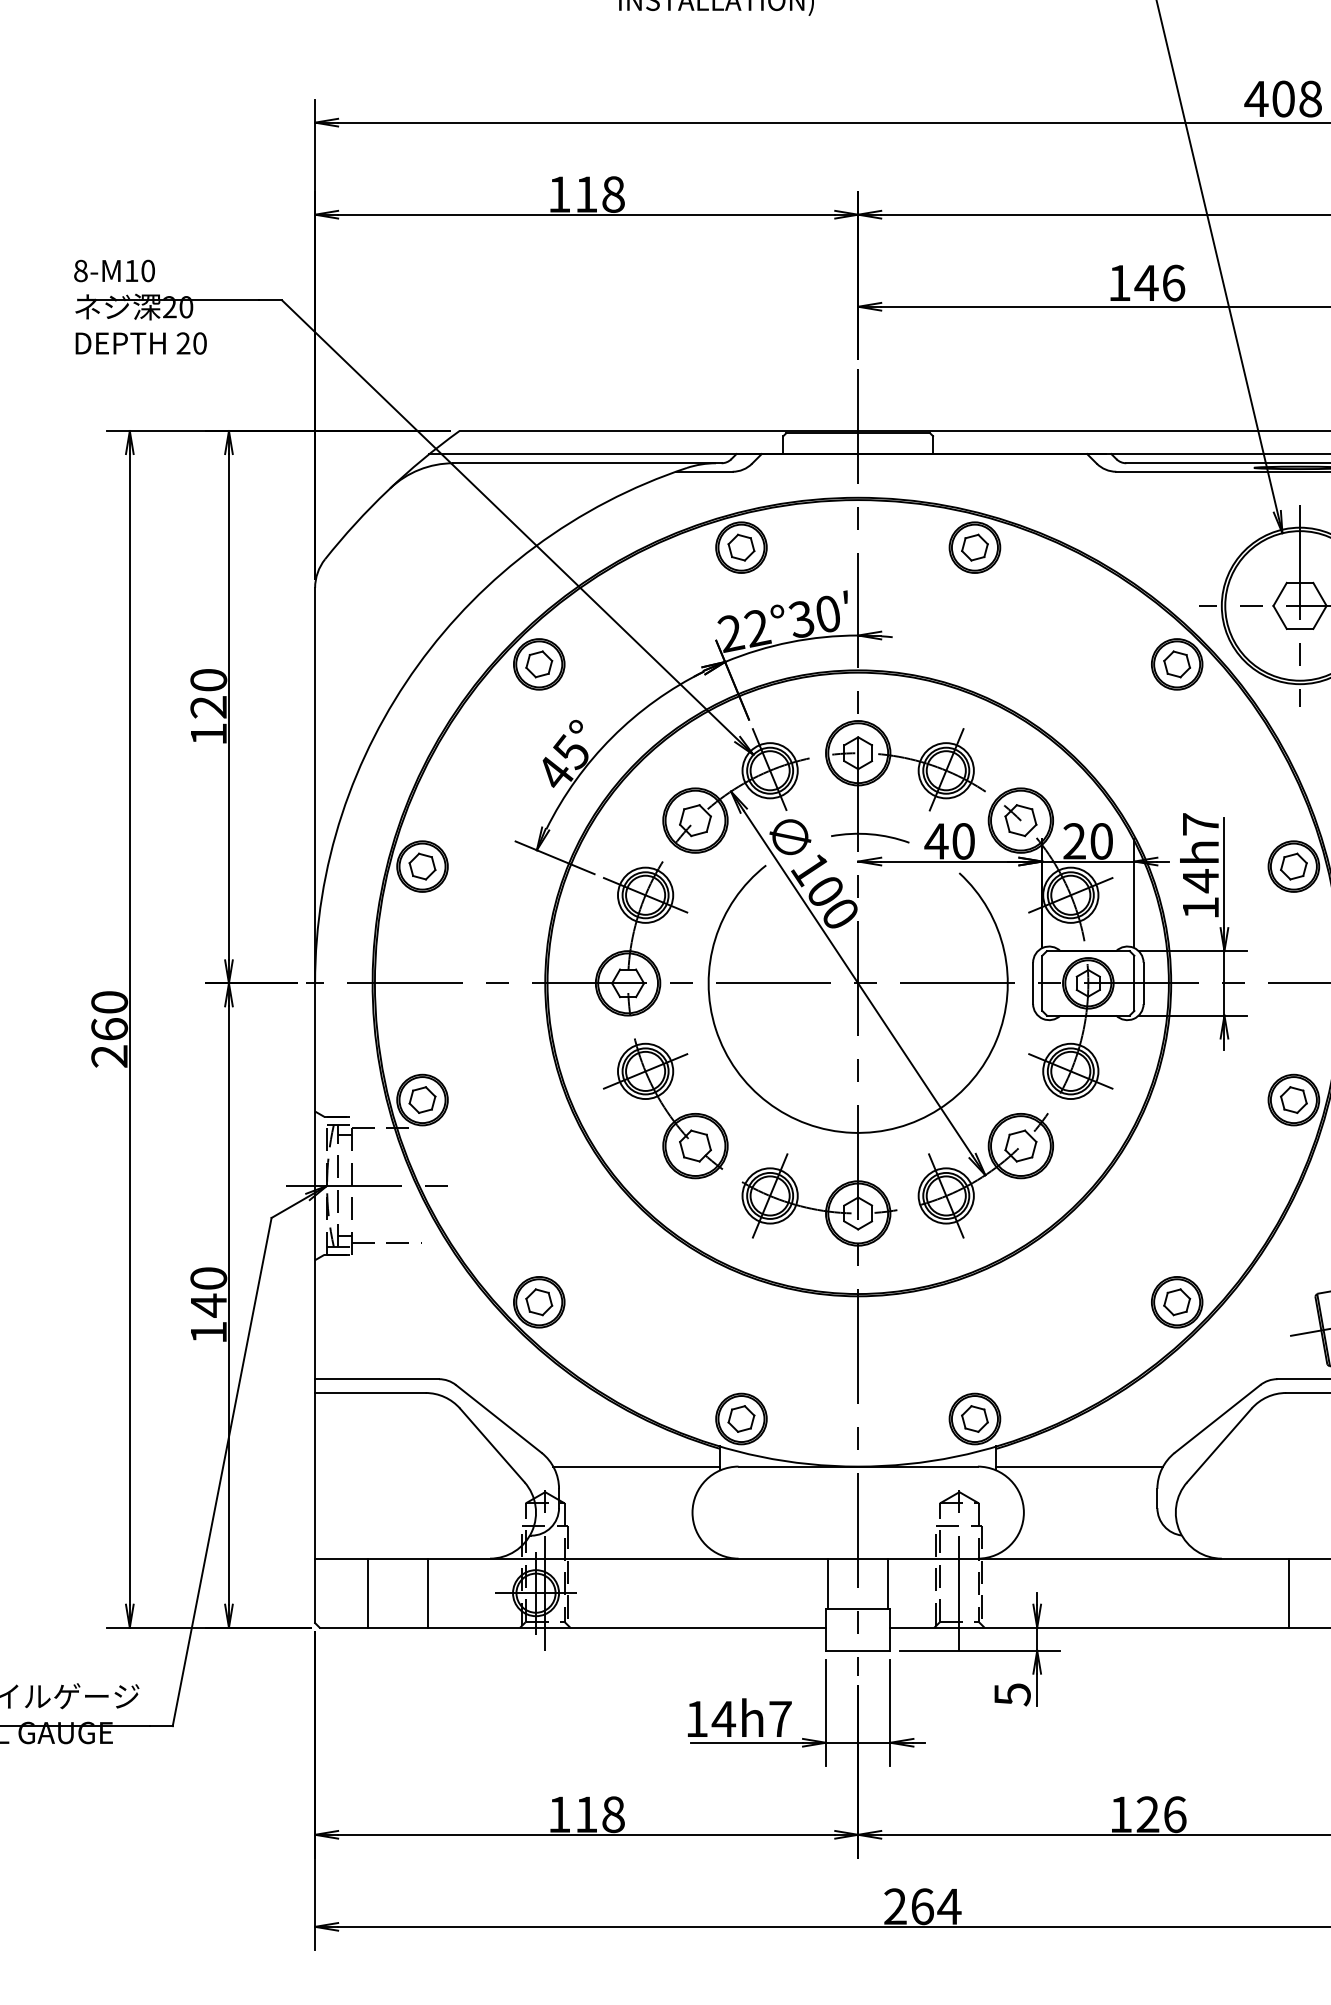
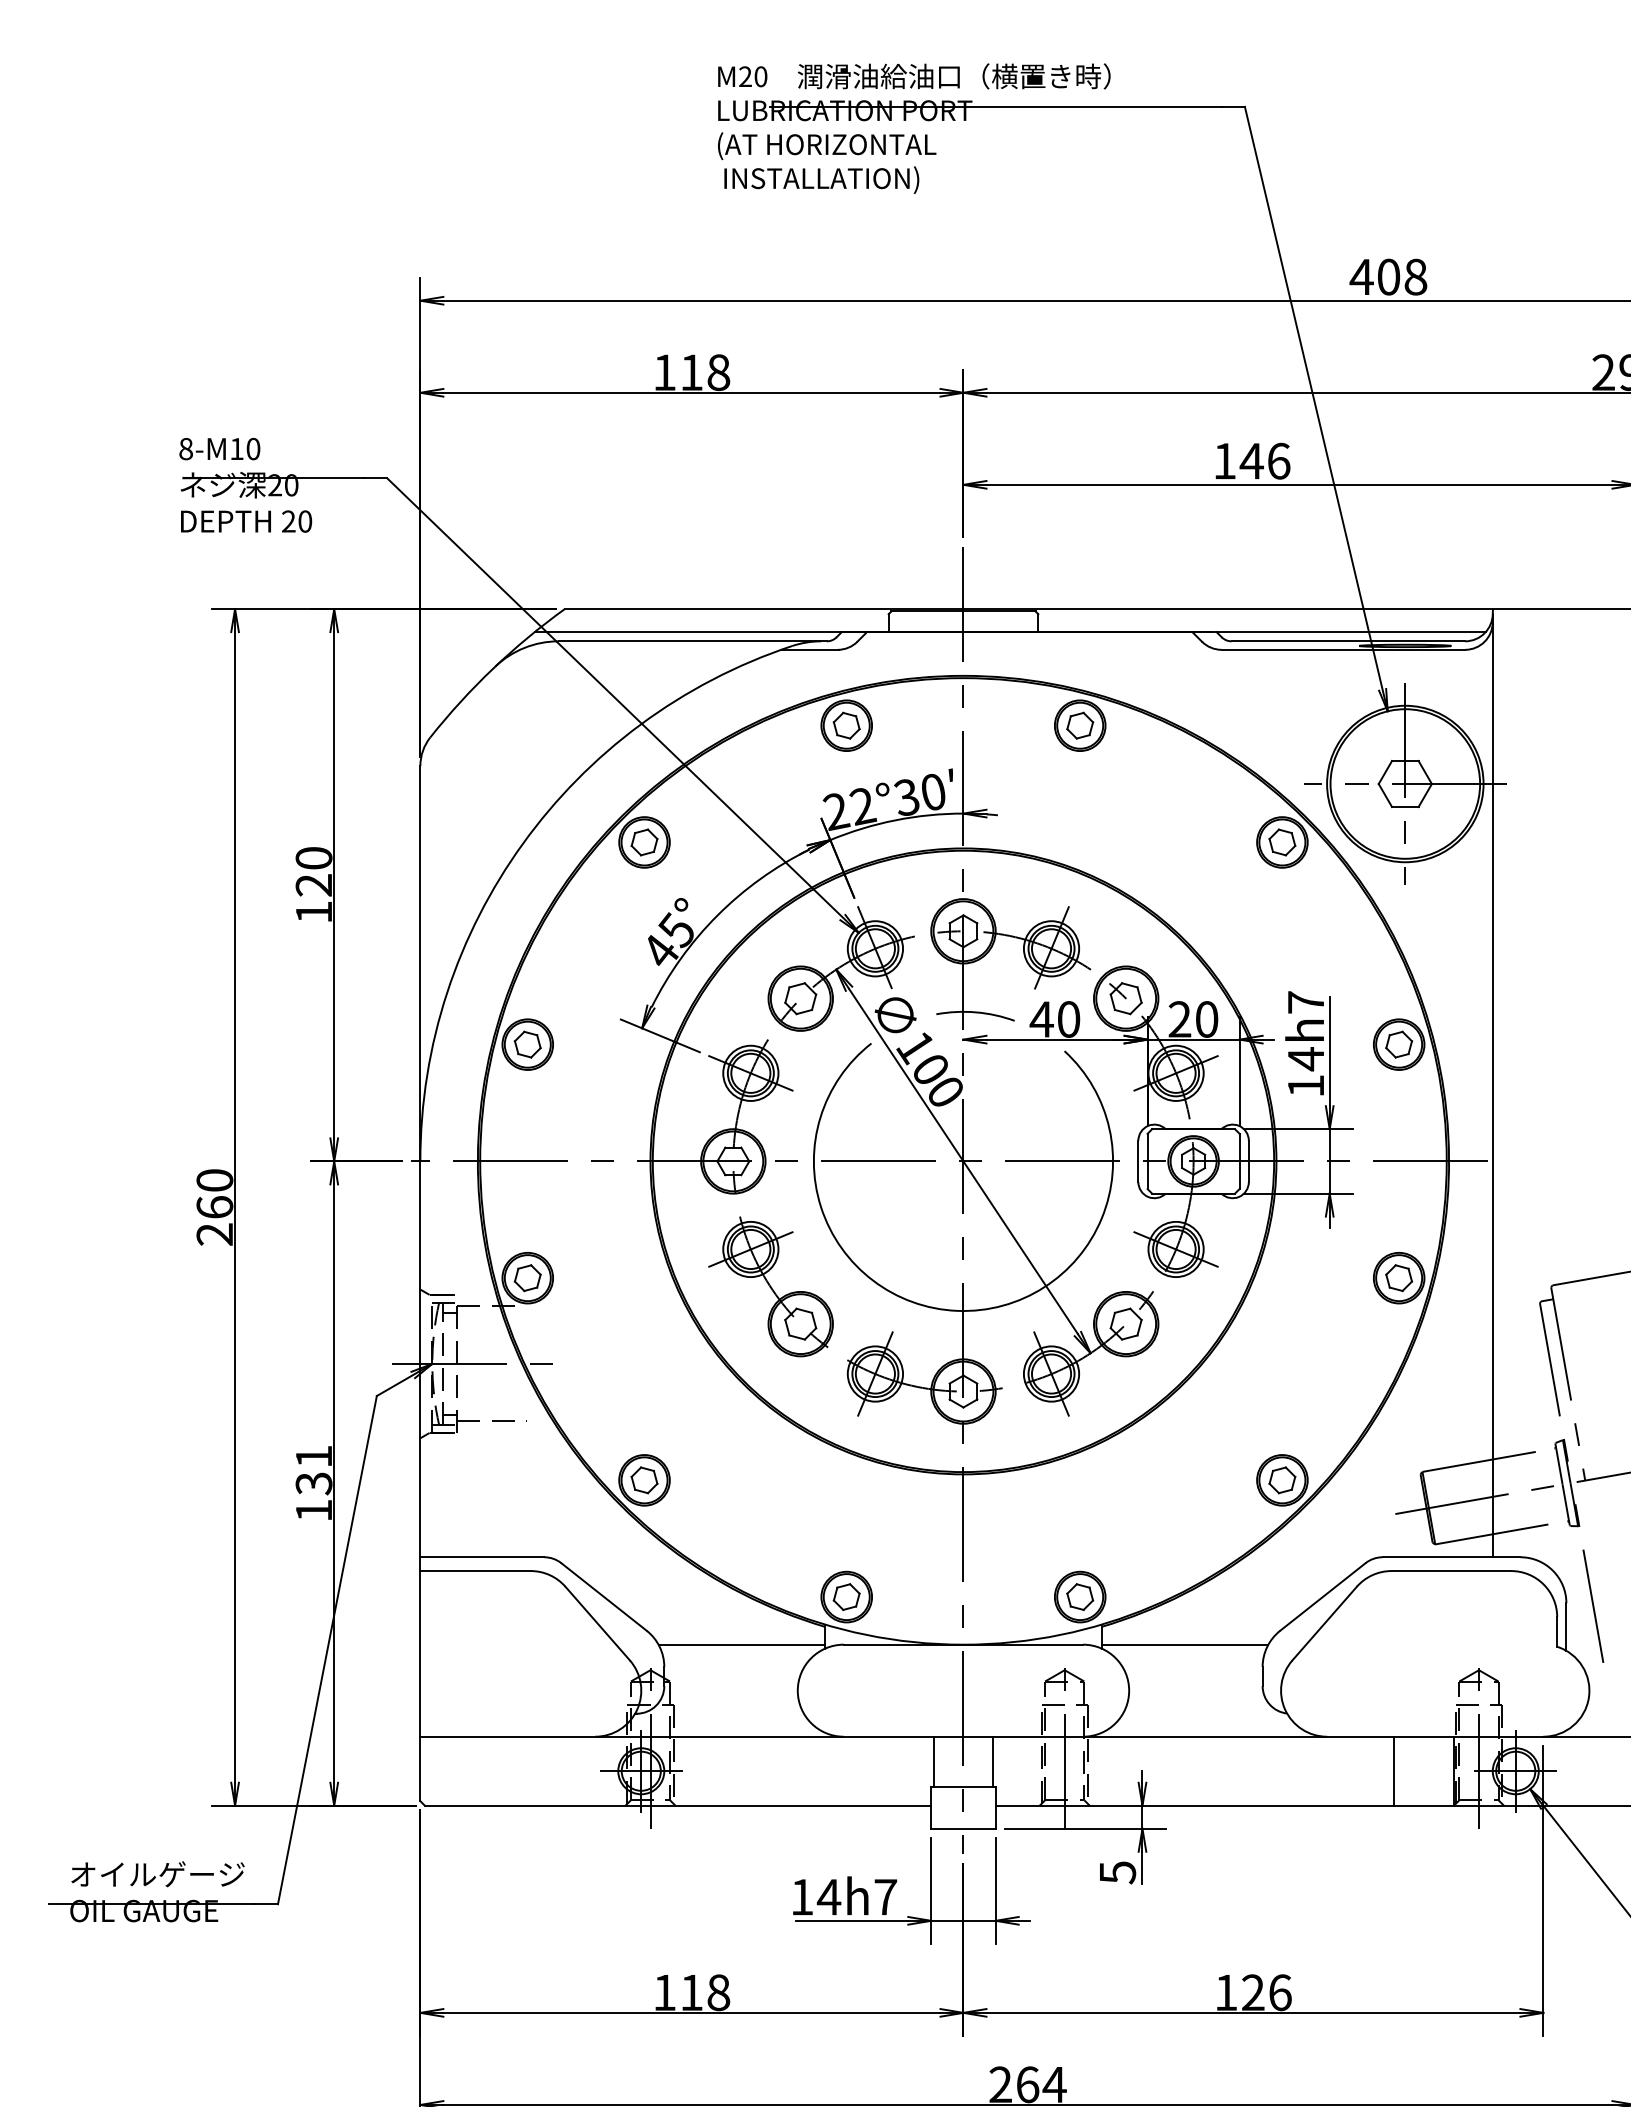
text: (208, 1292) -> (313, 1470), 140 -> 131
line: (368, 1592) -> (473, 1770), removed
line: (428, 1592) -> (533, 1770), removed

